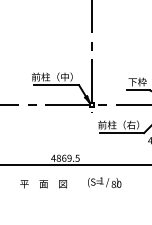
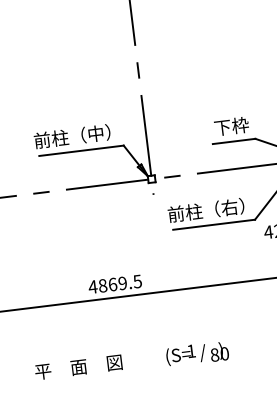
text: (104, 182) -> (197, 353), moved
text: (43, 184) -> (78, 368), moved

